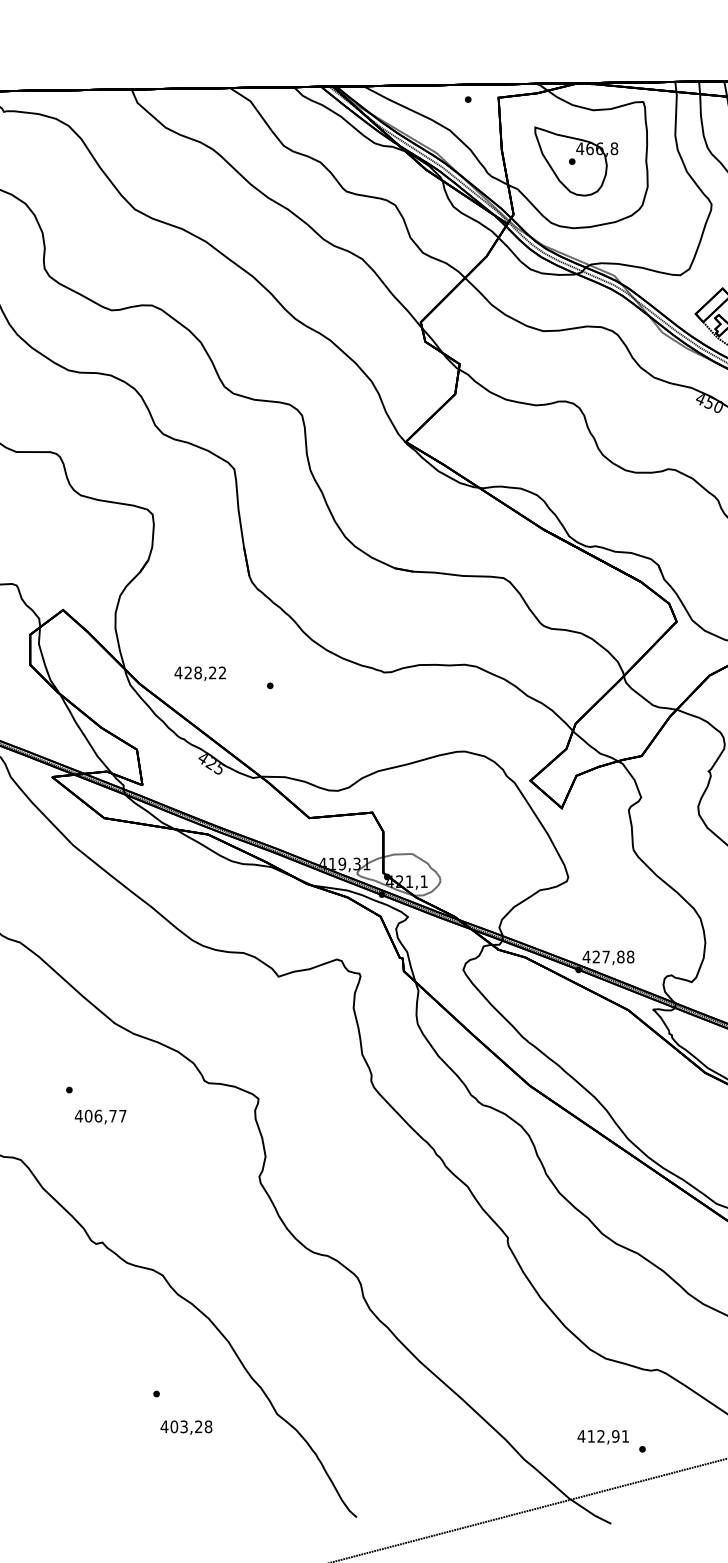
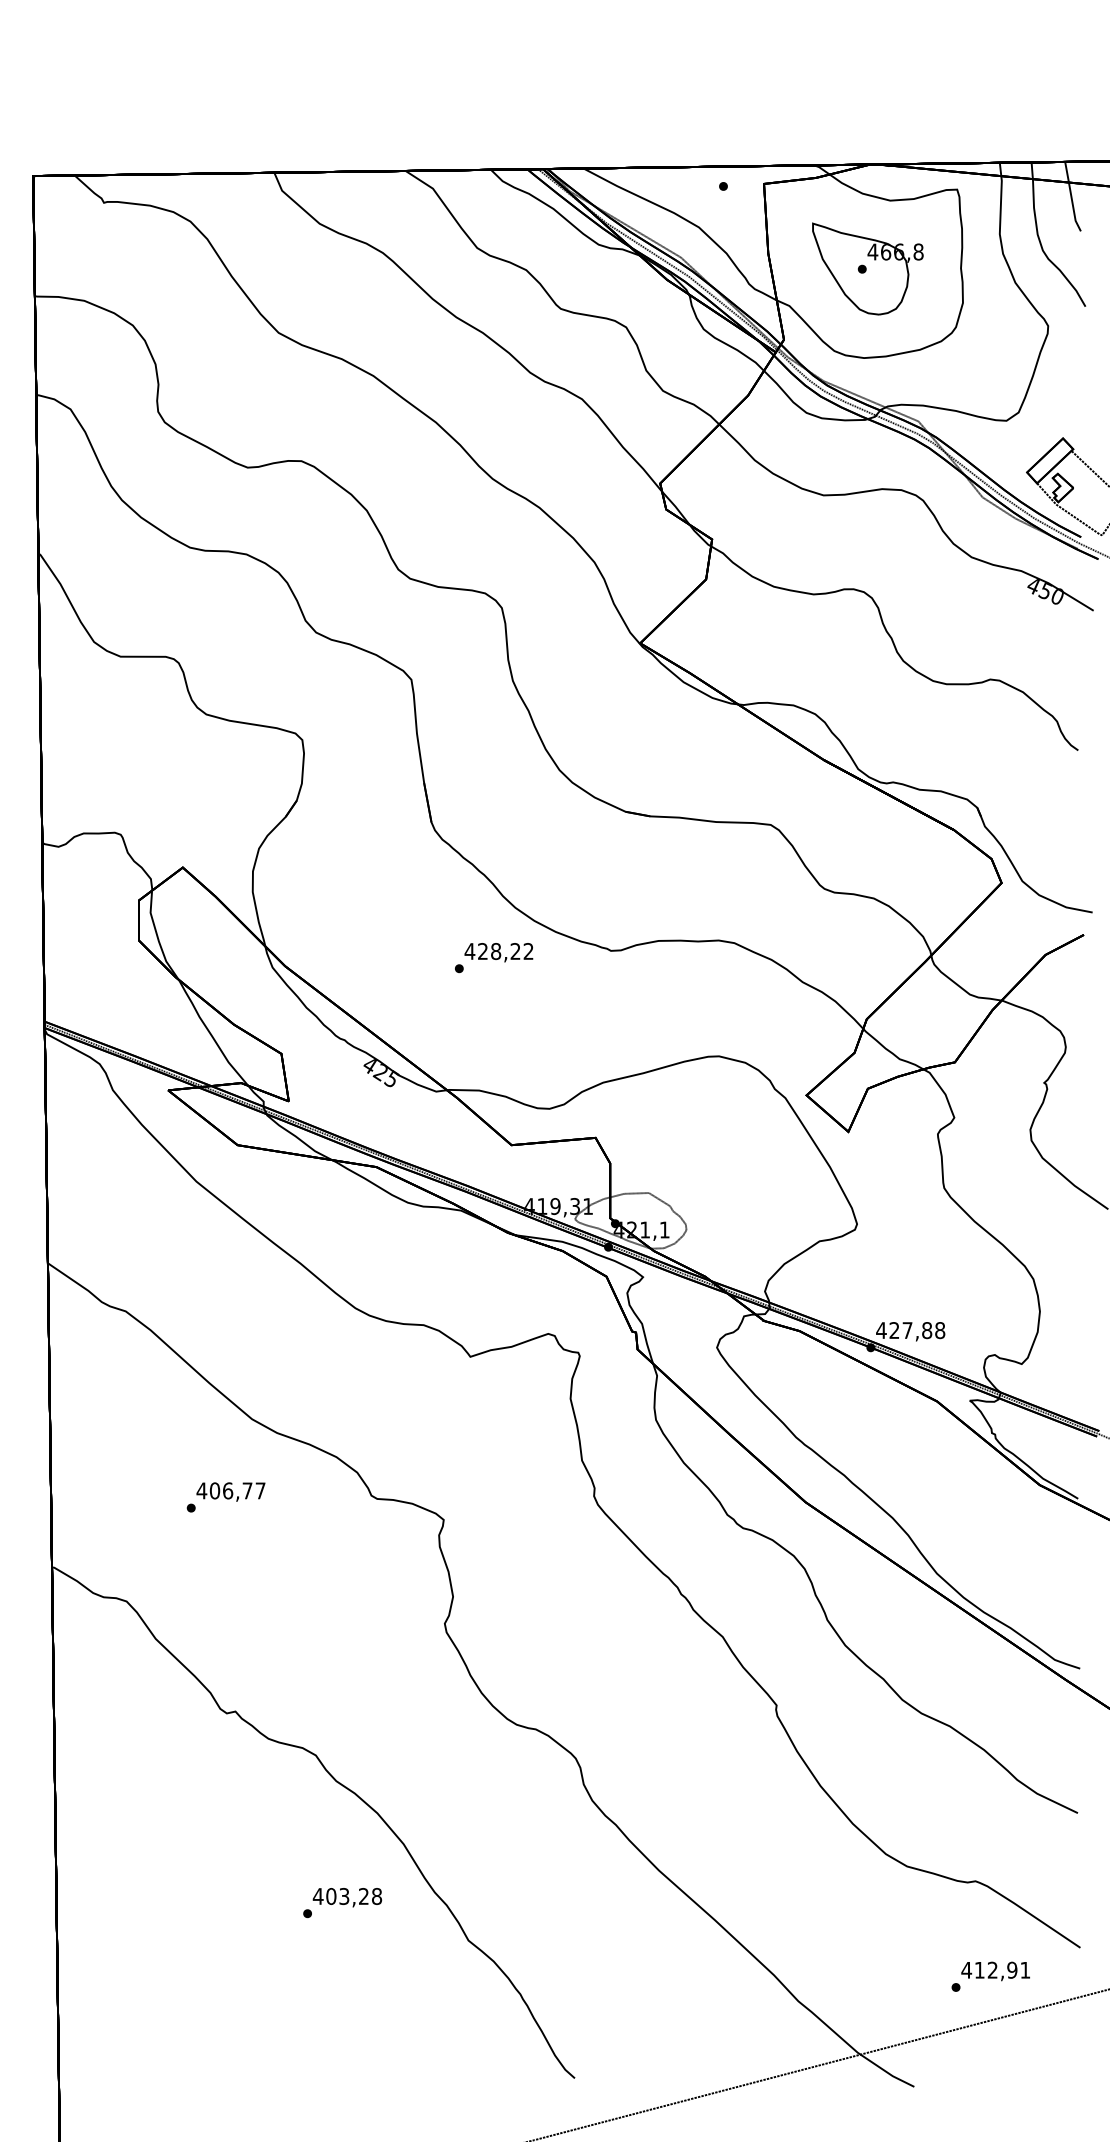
text: (199, 673) -> (498, 952), moved
text: (100, 1116) -> (230, 1491), moved
text: (186, 1427) -> (347, 1897), moved
text: (603, 1437) -> (995, 1971), moved

